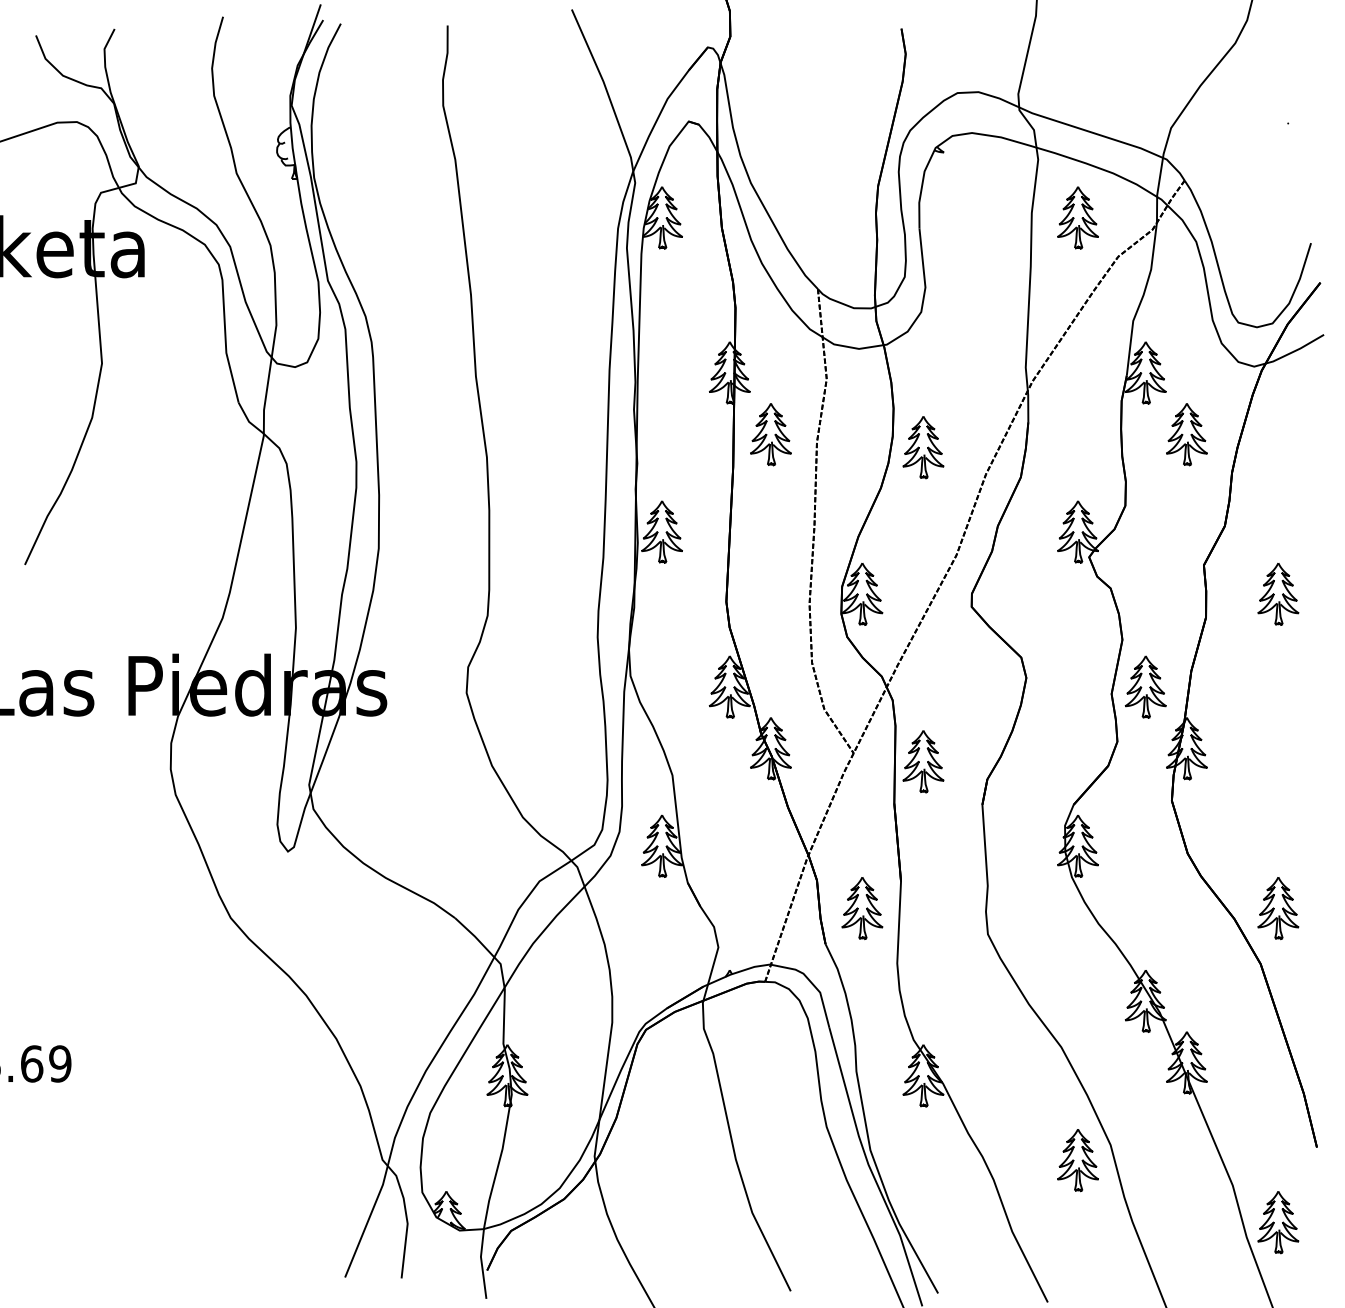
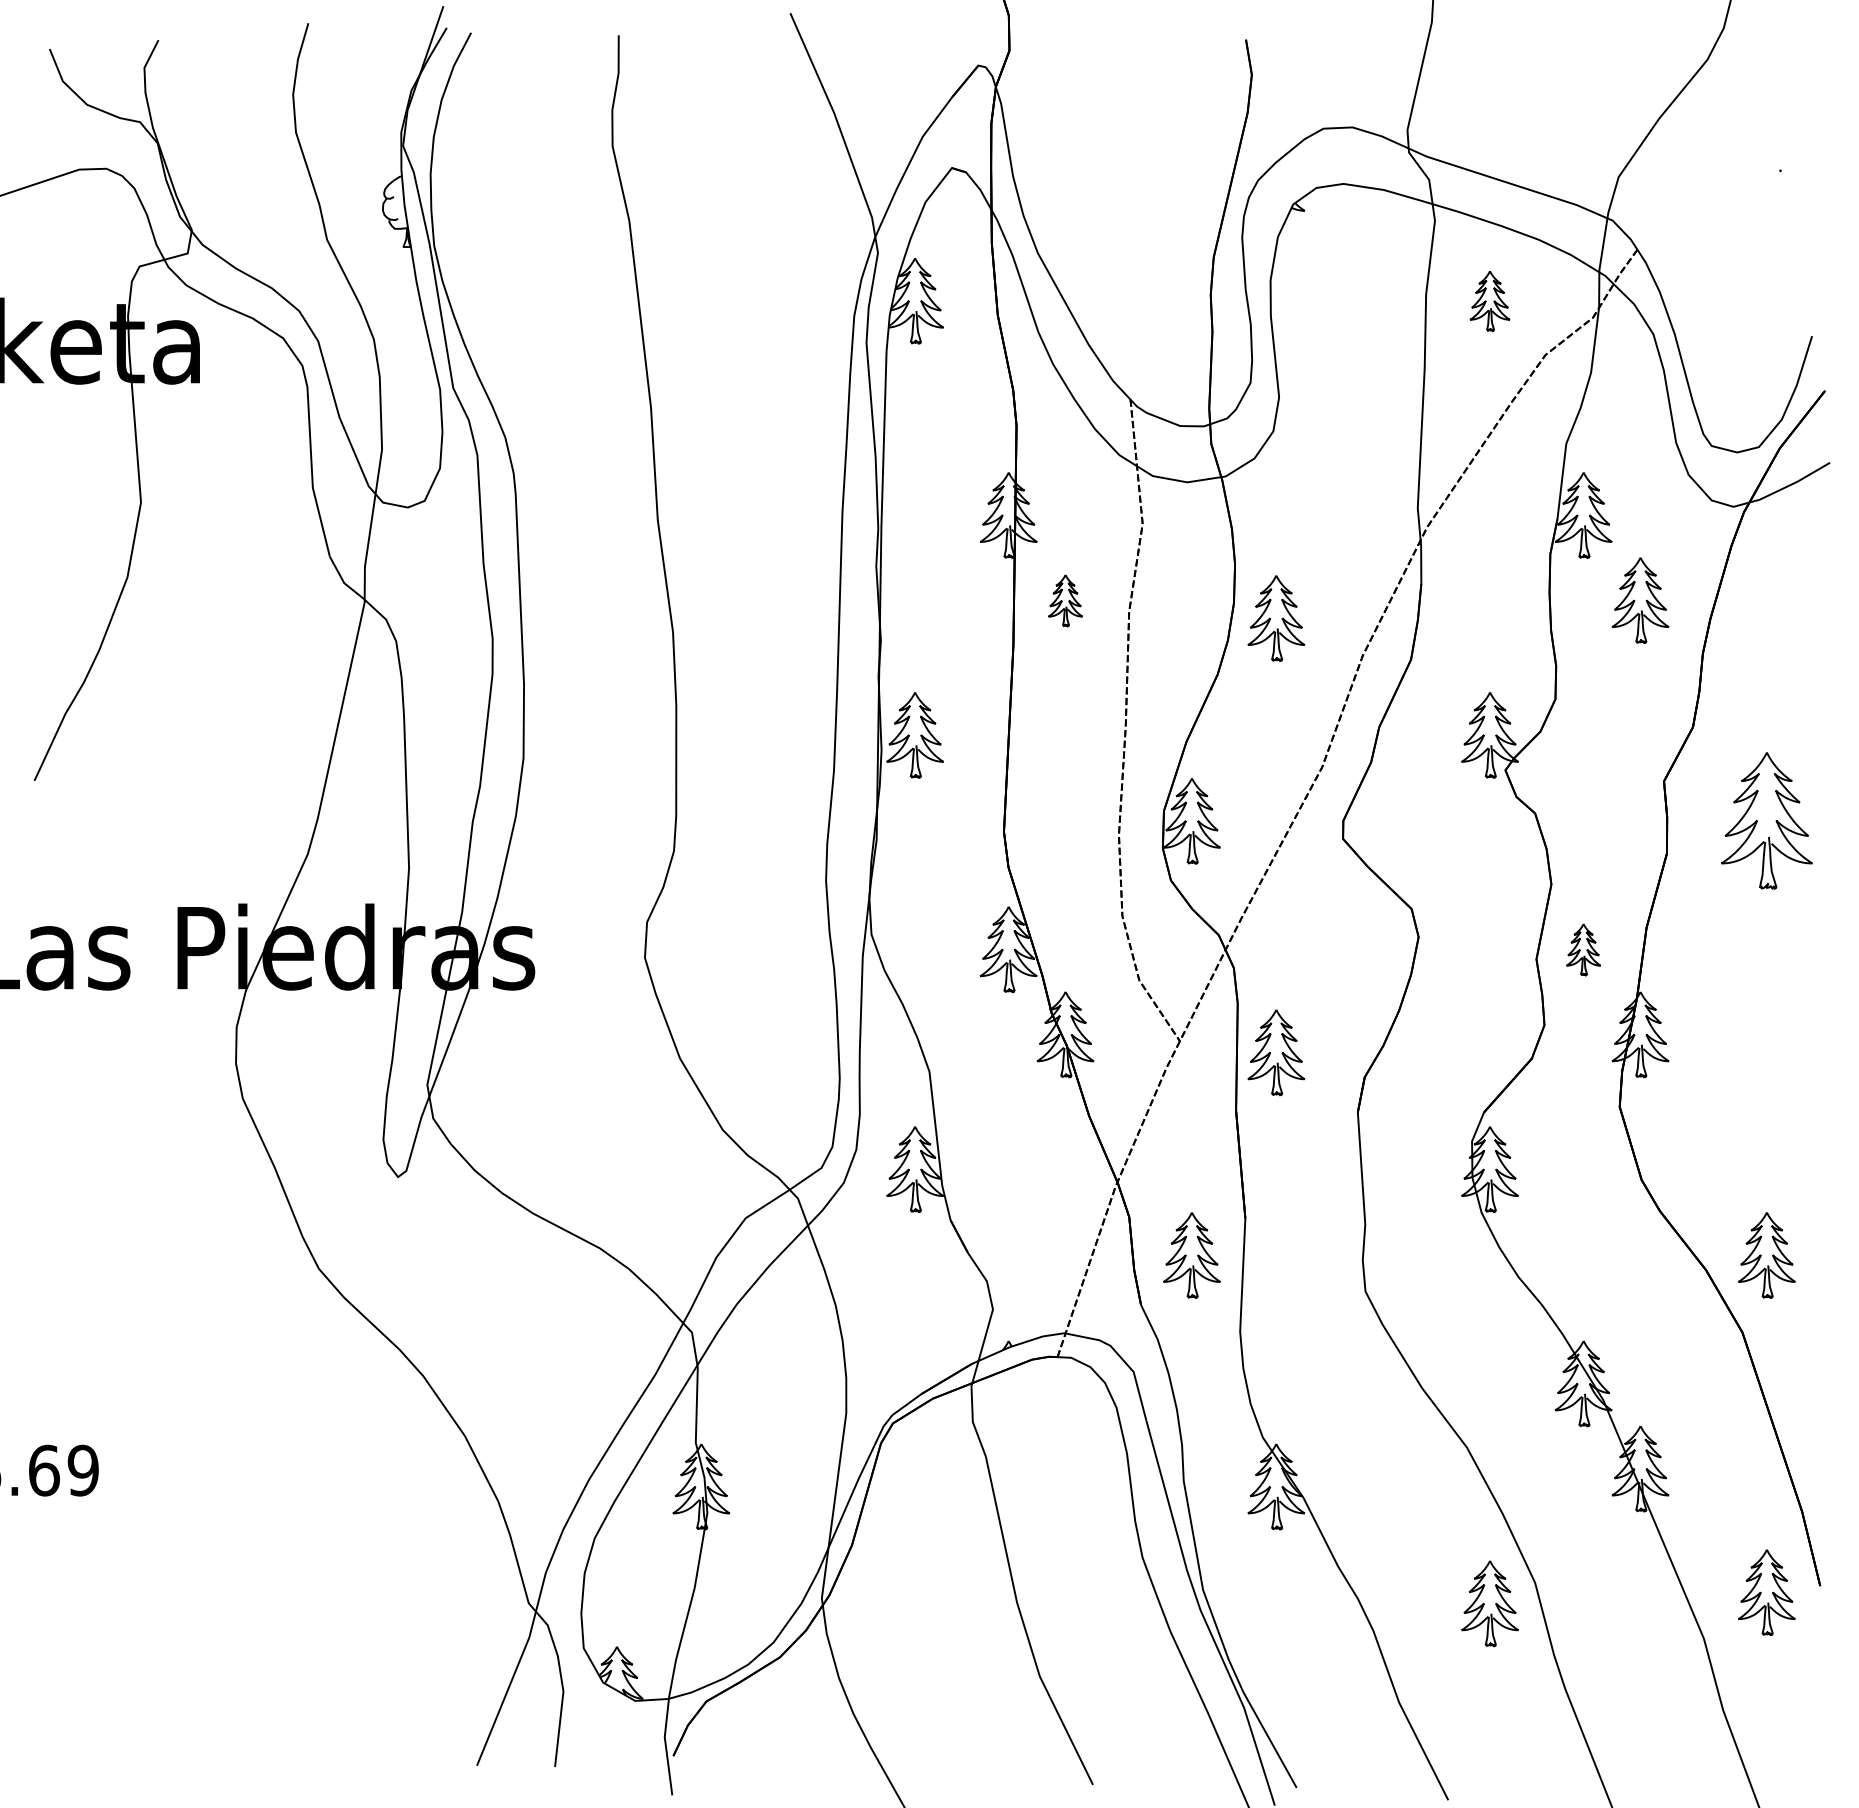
part: (1077, 218) -> (1489, 301), size x0.7
part: (770, 434) -> (1065, 600), size x0.6
part: (1278, 594) -> (1766, 821), size x1.6
part: (1145, 686) -> (1583, 949), size x0.6
part: (1278, 1222) -> (1766, 1592), moved

